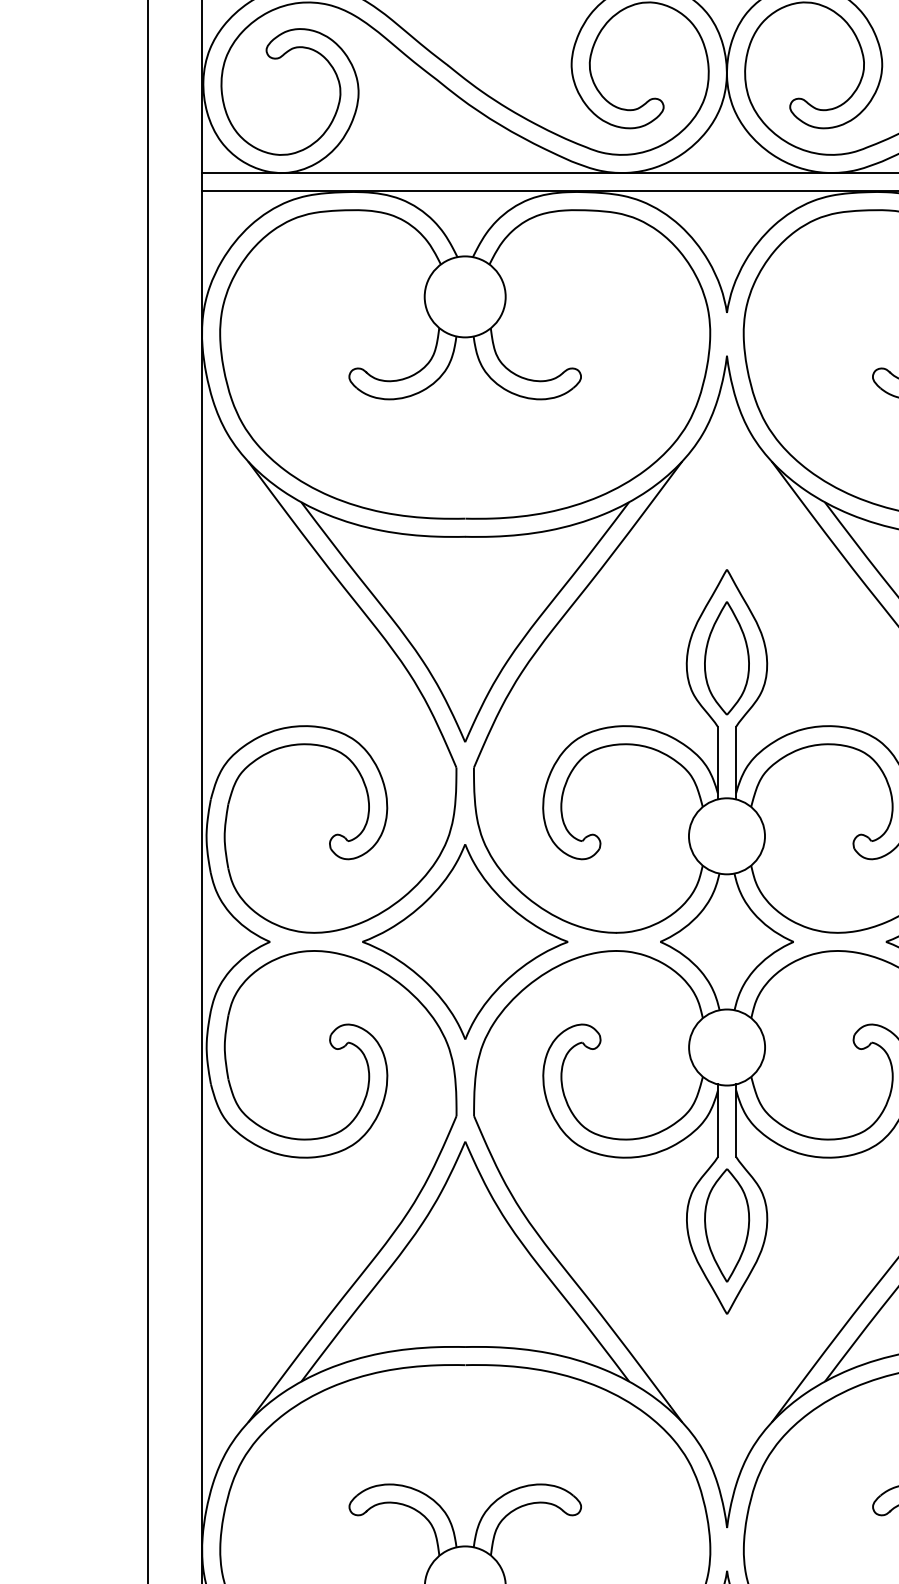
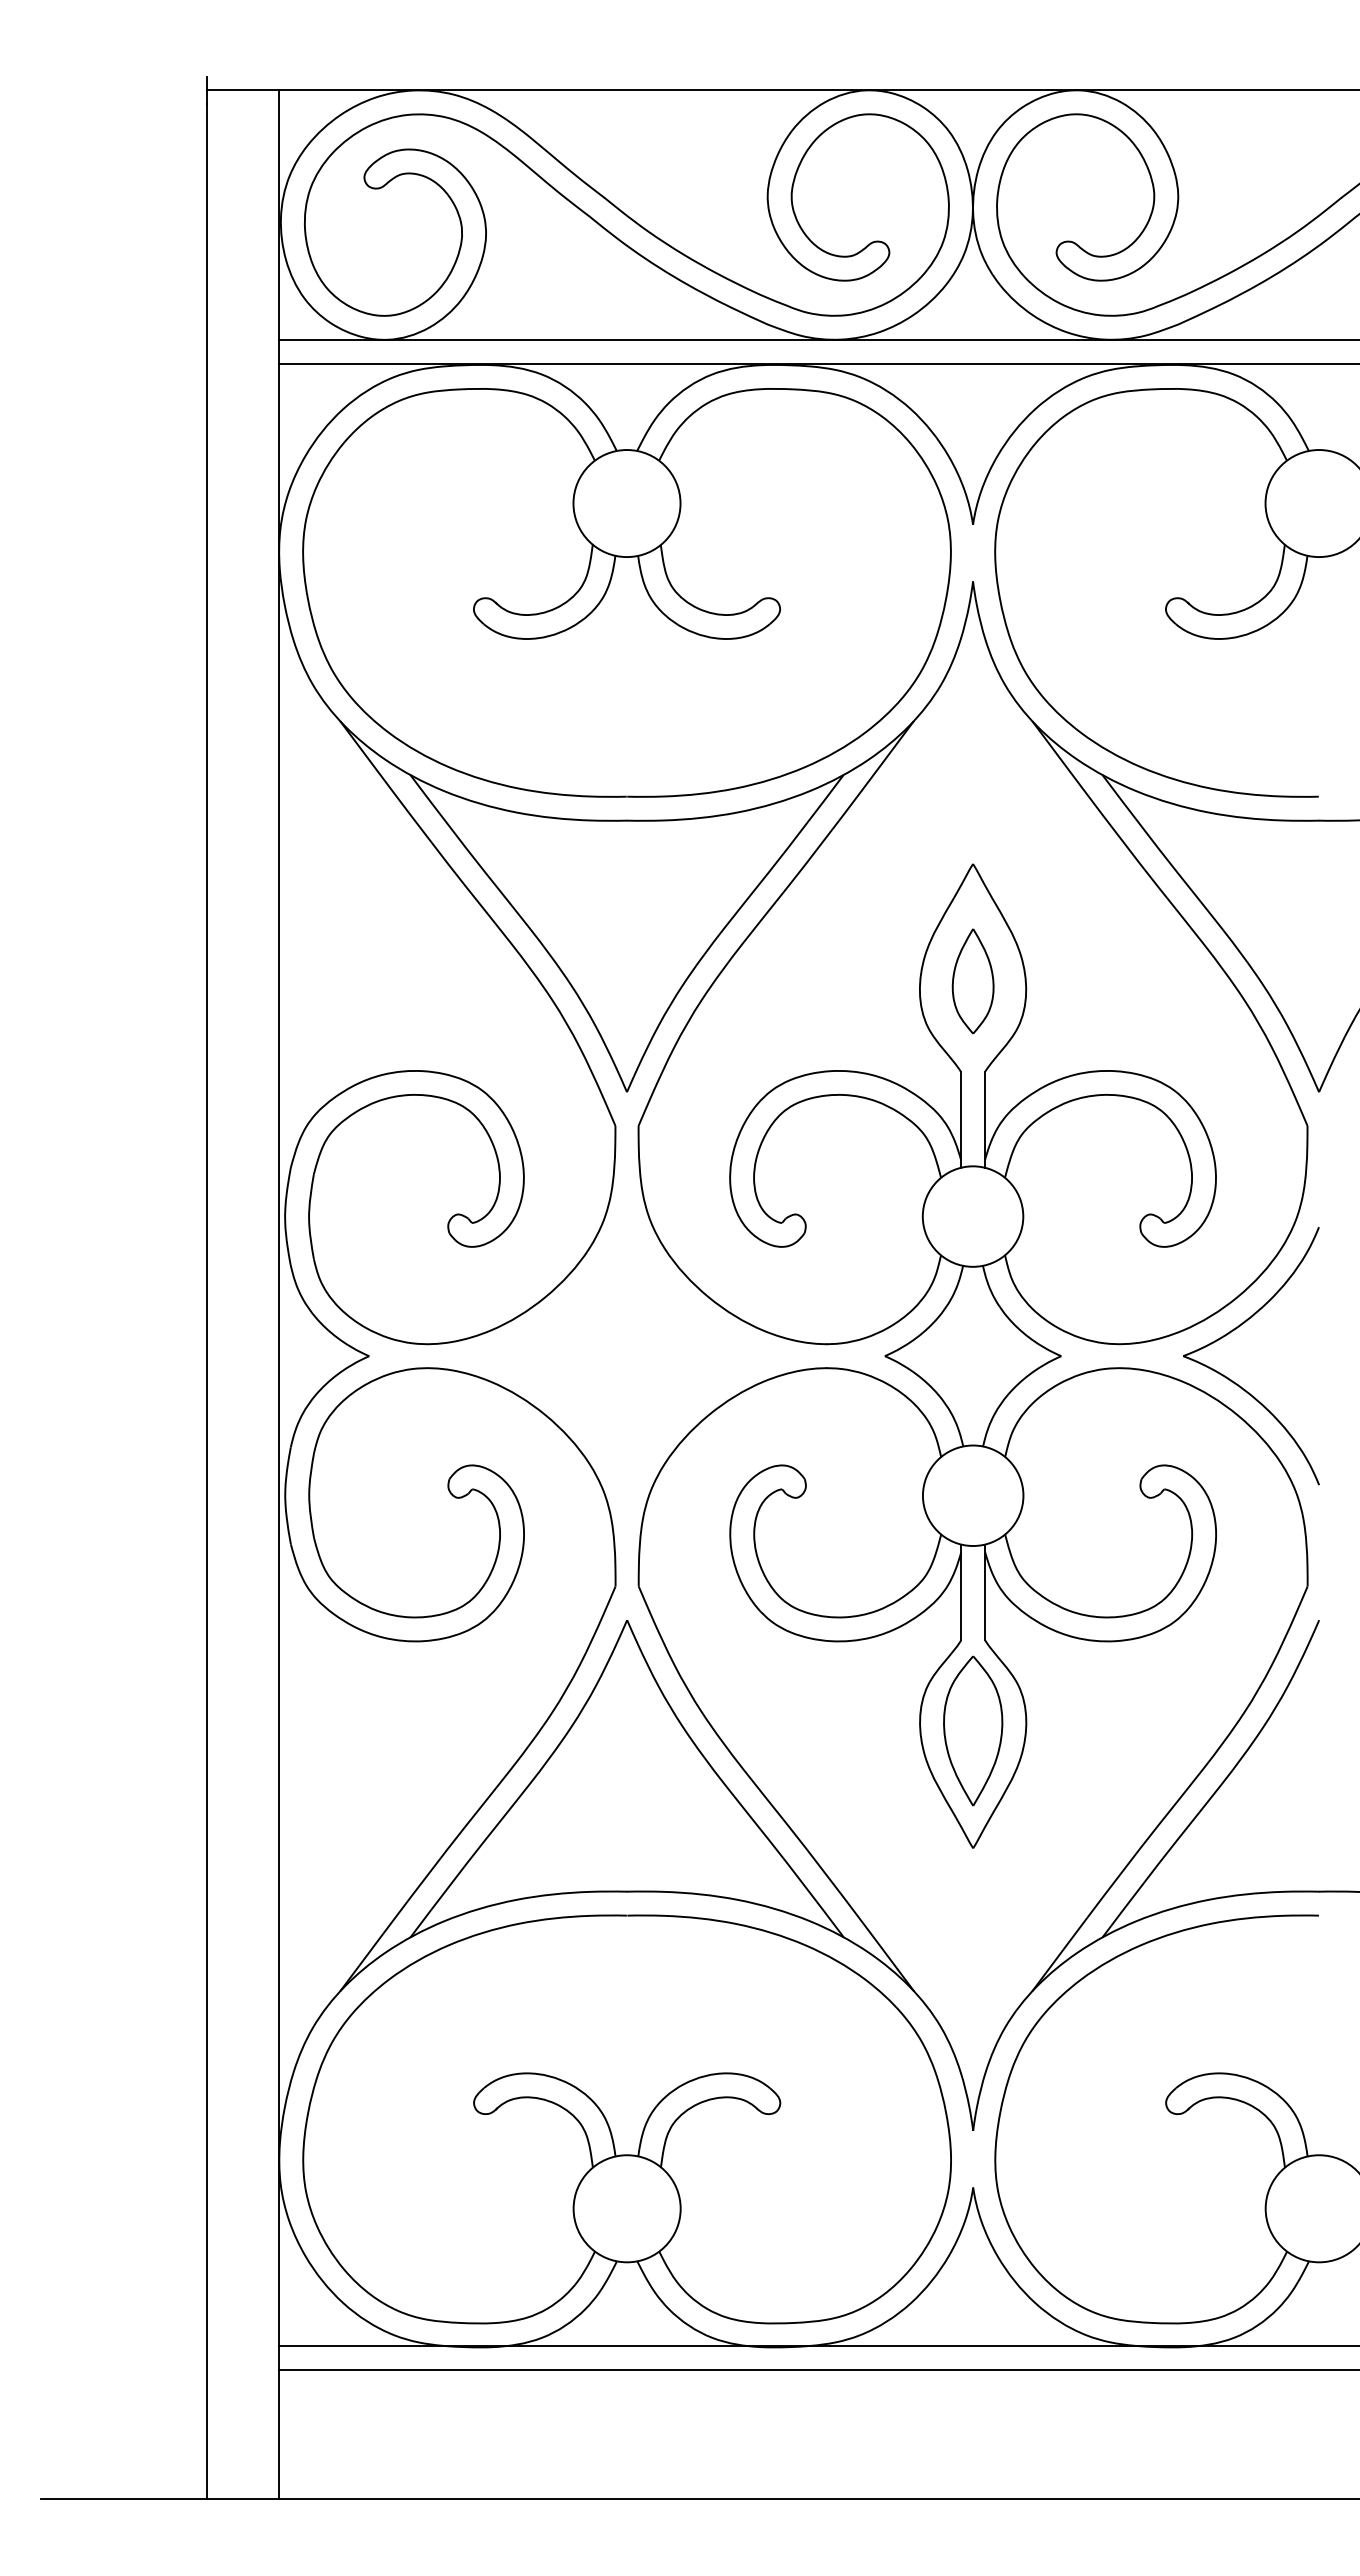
part: (727, 658) -> (973, 981), size x0.7
part: (465, 942) -> (627, 1356), removed

